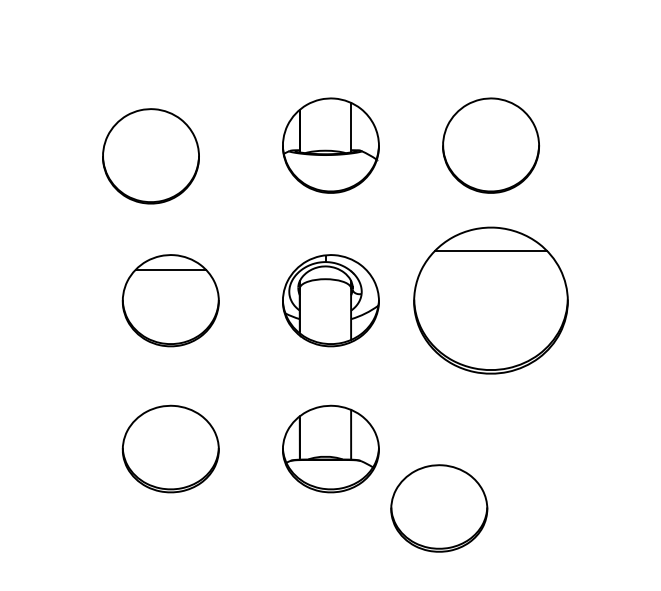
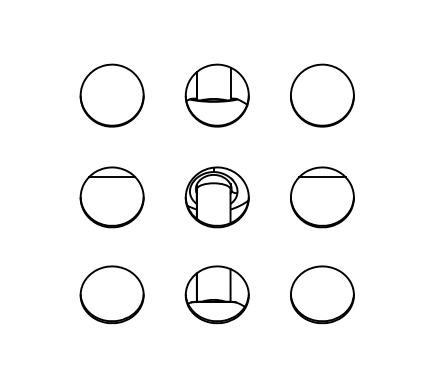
part: (150, 156) -> (111, 95), moved
part: (491, 300) -> (322, 197), size x0.62
part: (439, 507) -> (322, 294), moved

